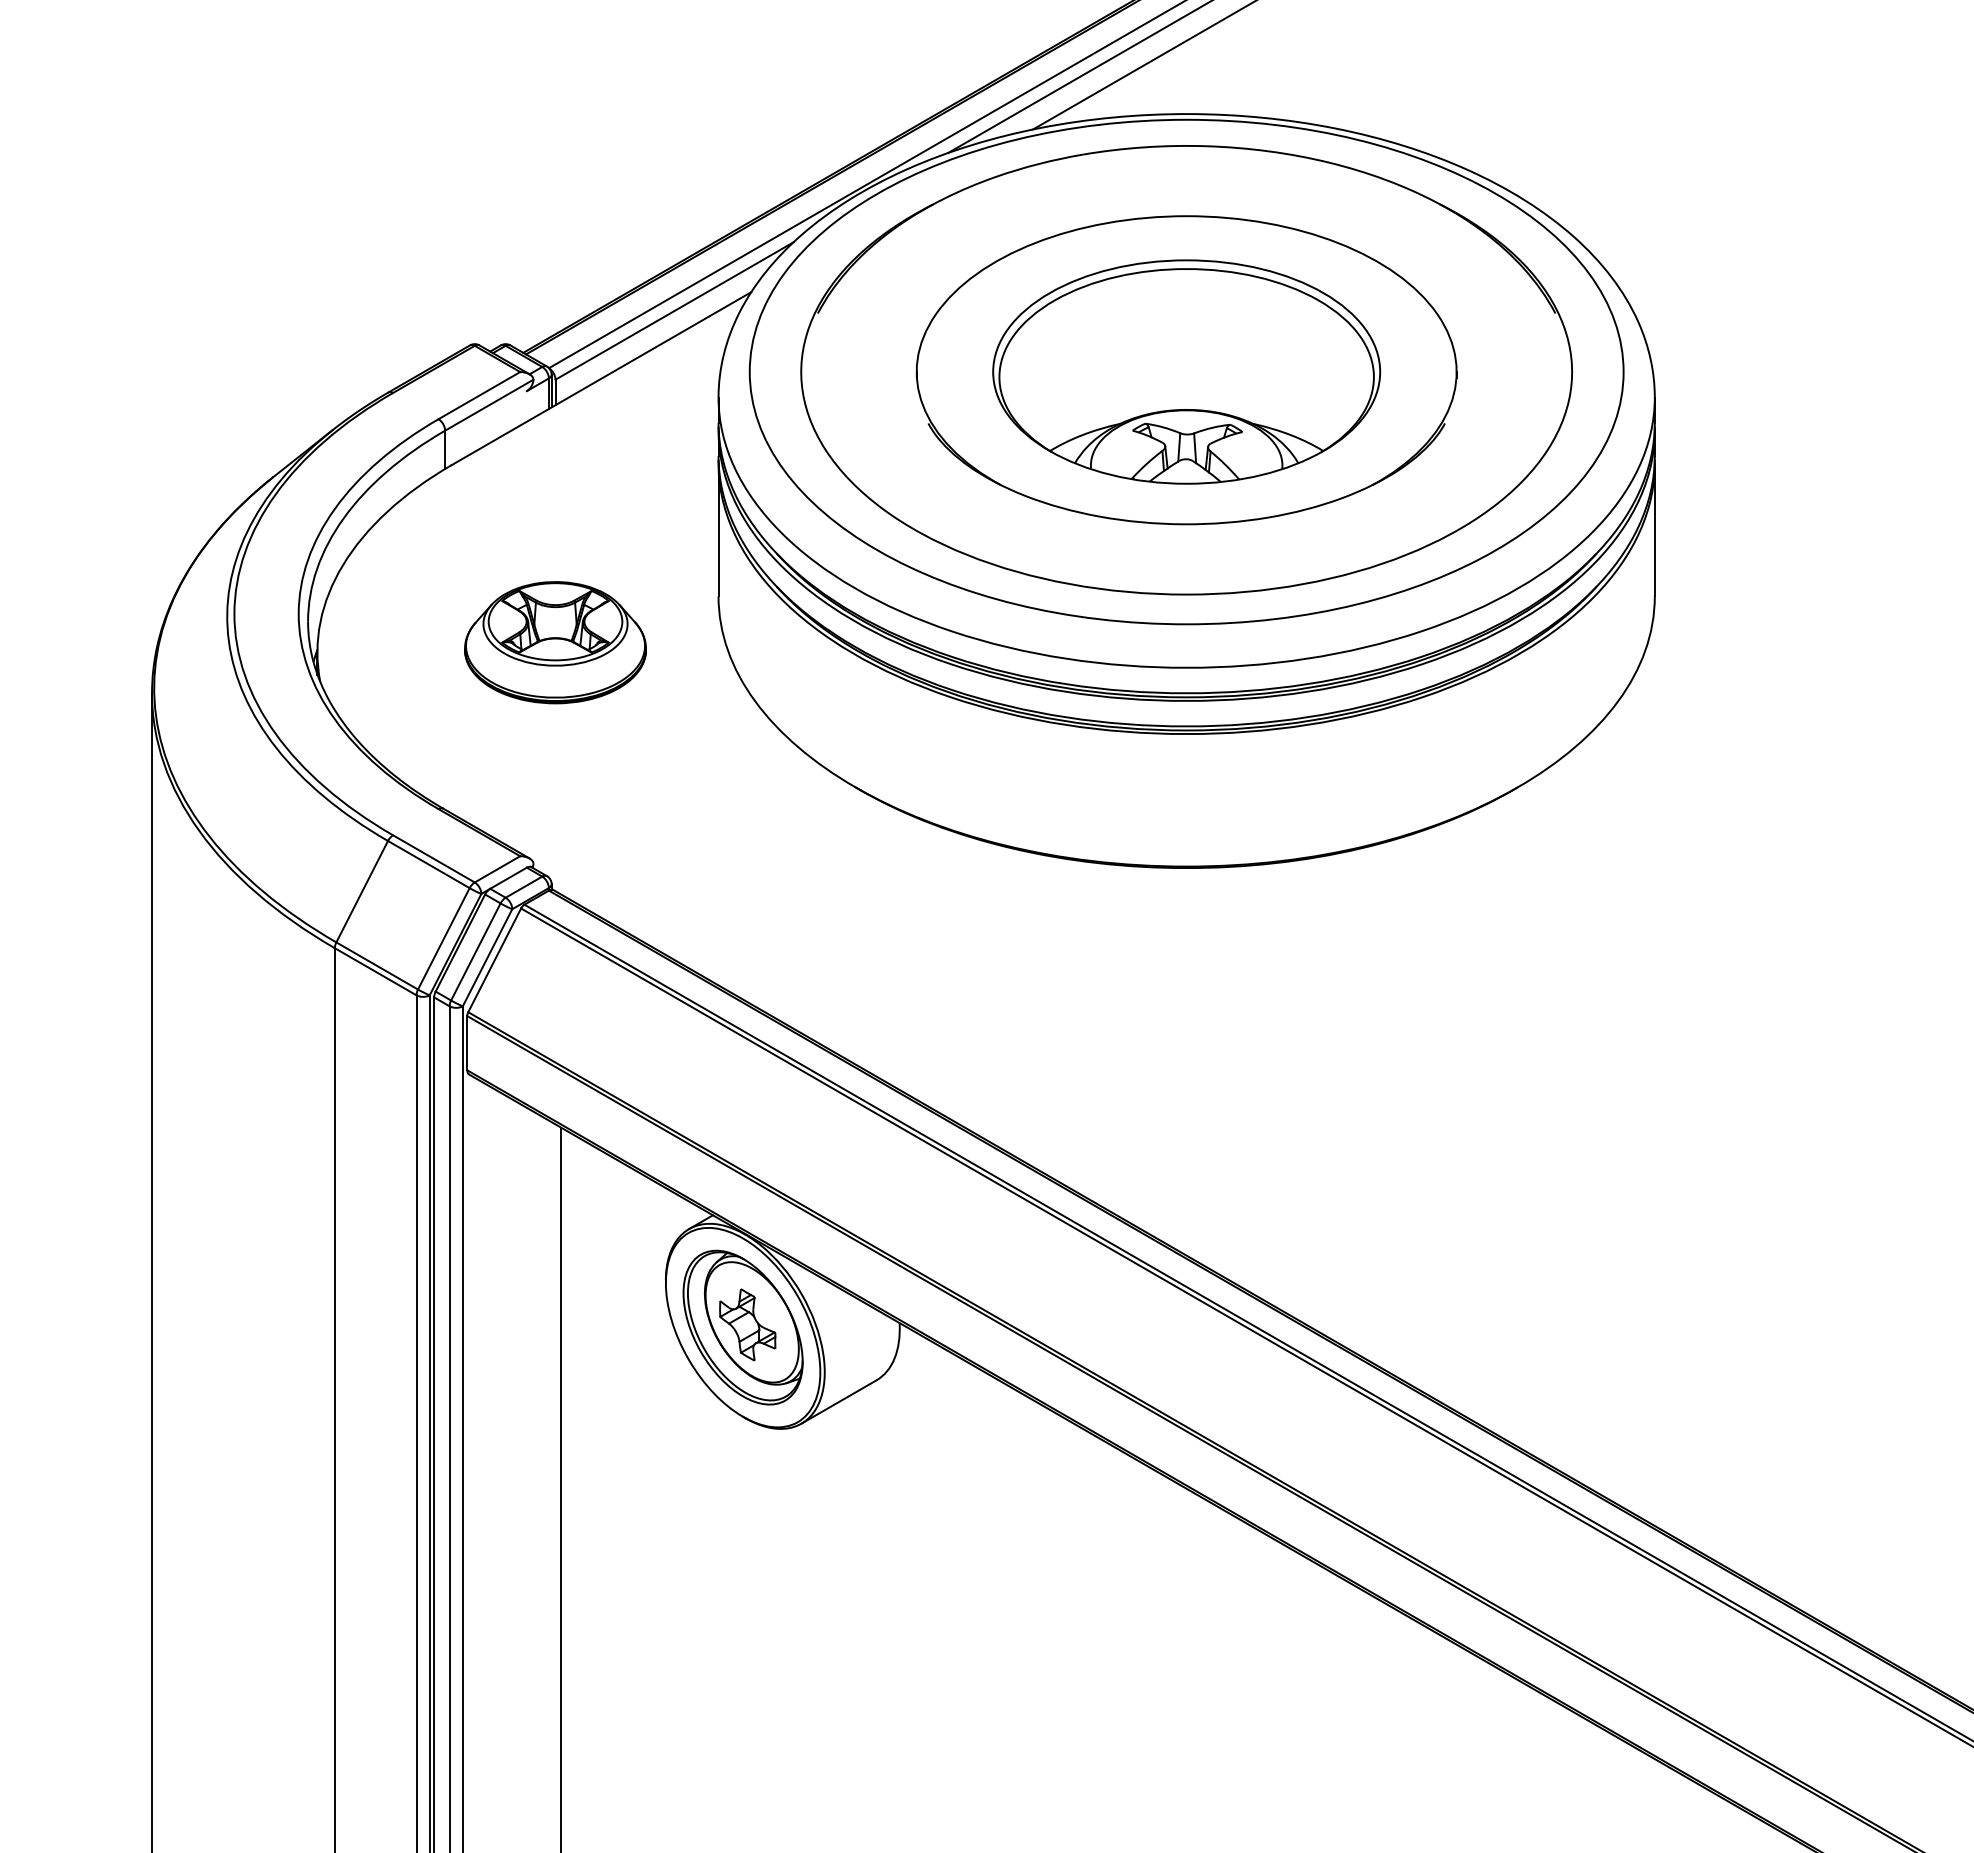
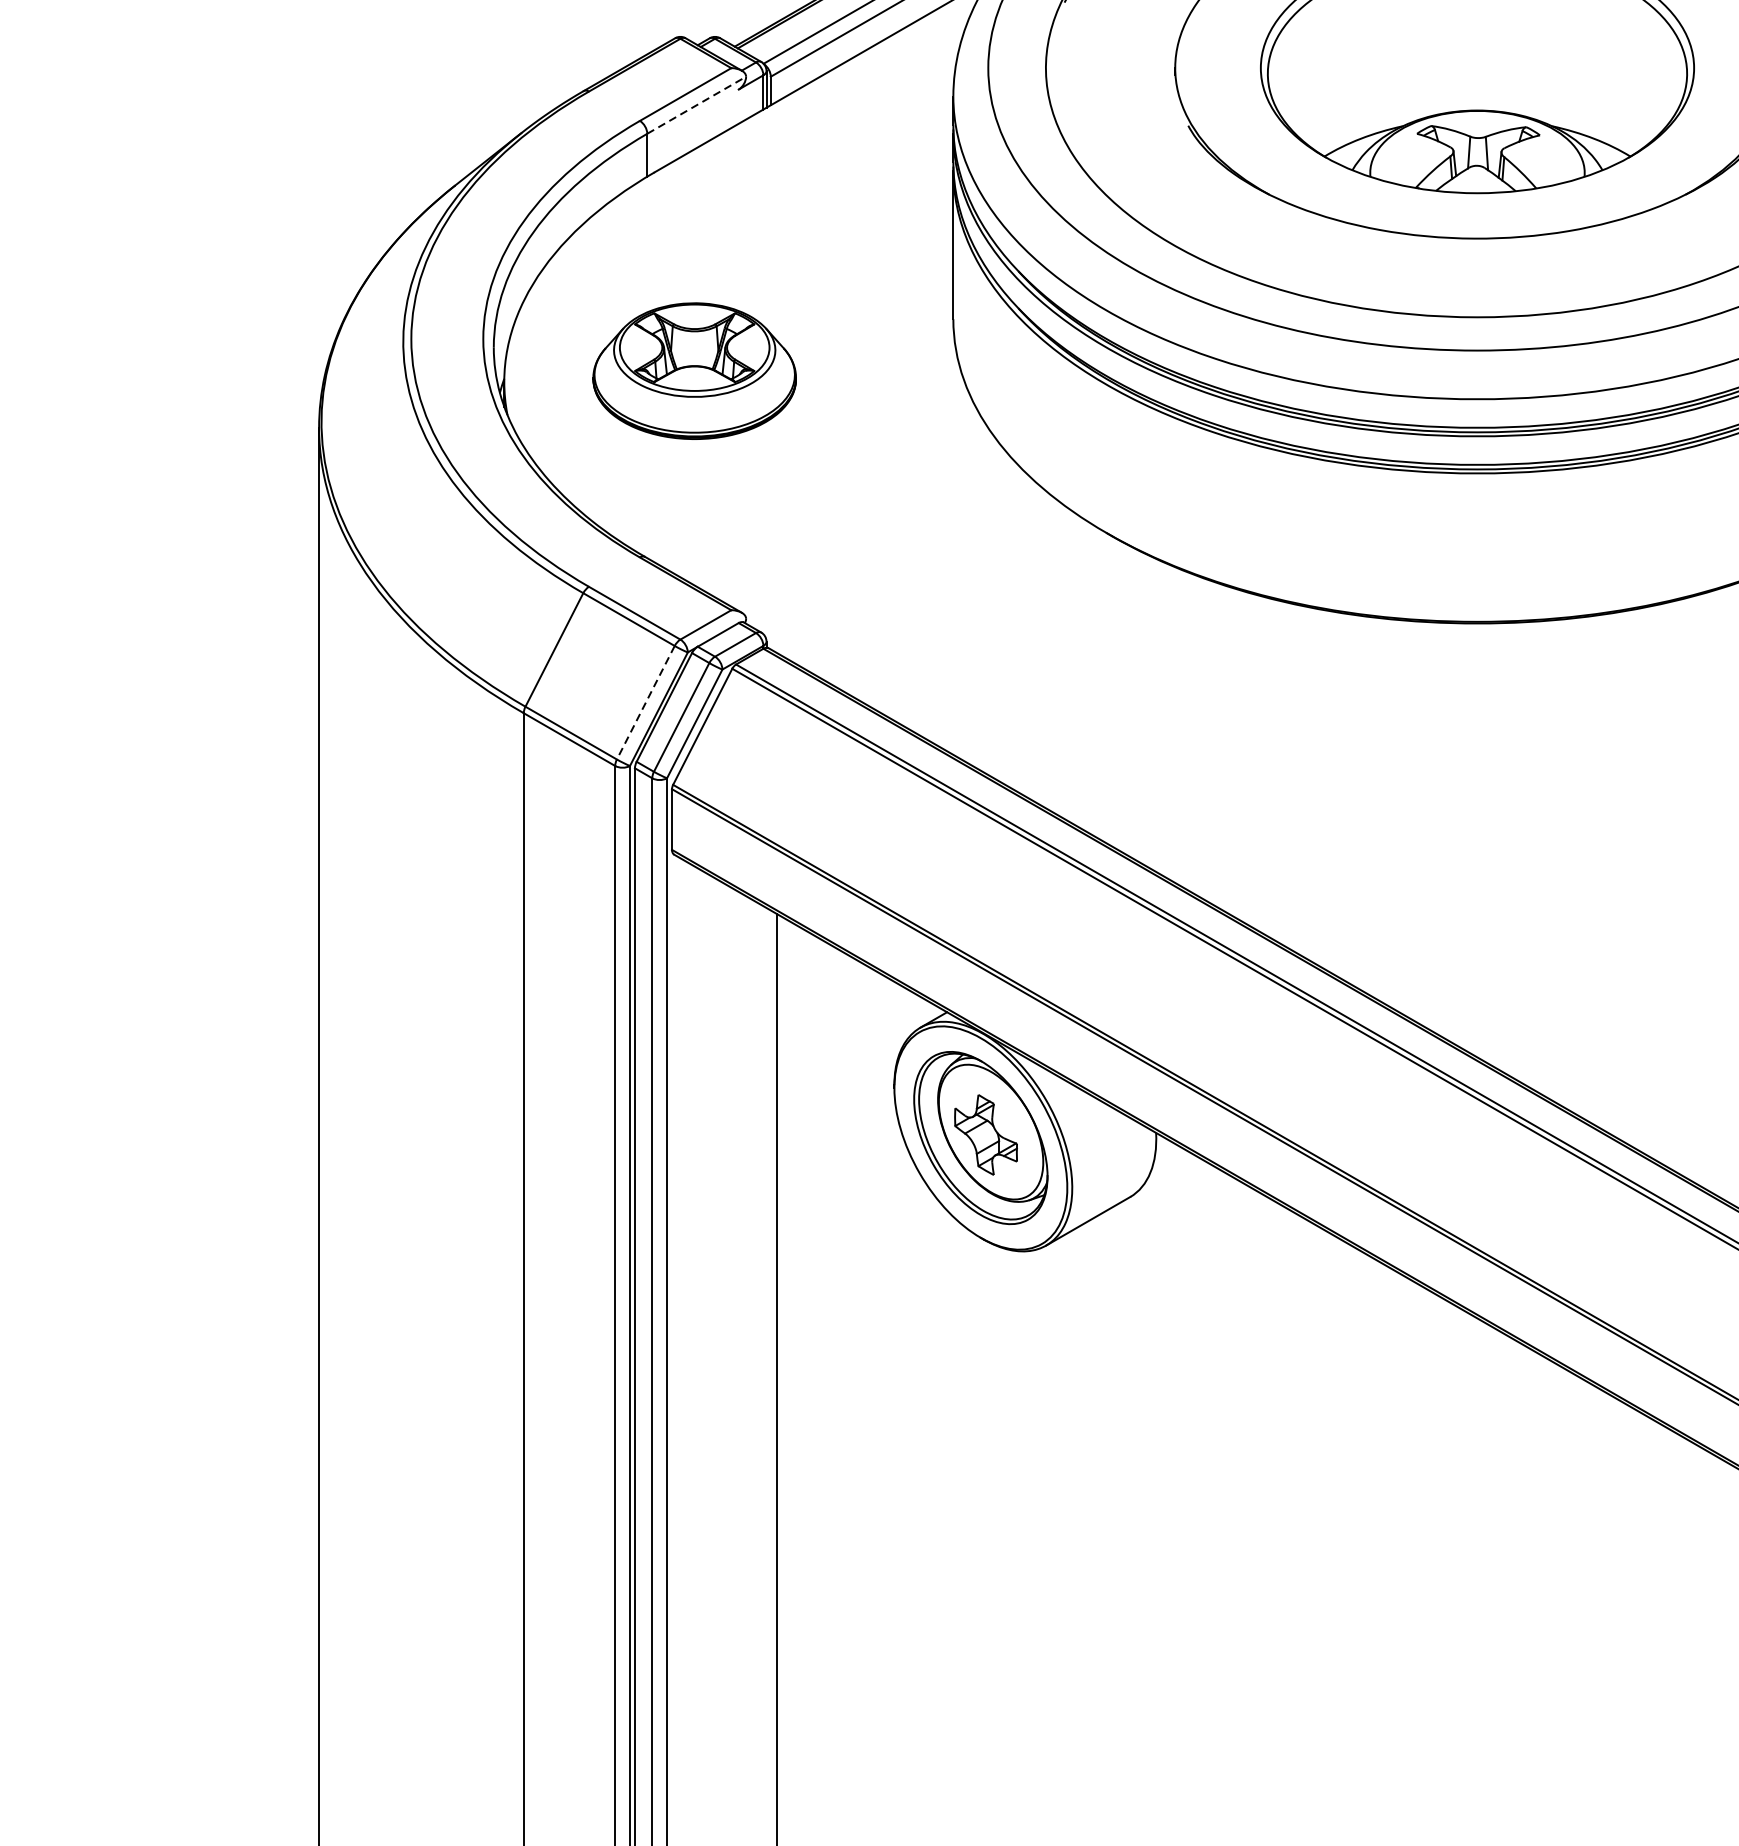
line: (489, 405) -> (696, 105), solid -> dashed
part: (555, 642) -> (694, 370), moved
line: (443, 938) -> (645, 702), solid -> dashed

